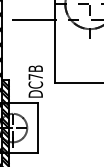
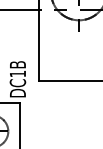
text: (35, 76) -> (17, 73), DC7B -> DC1B

